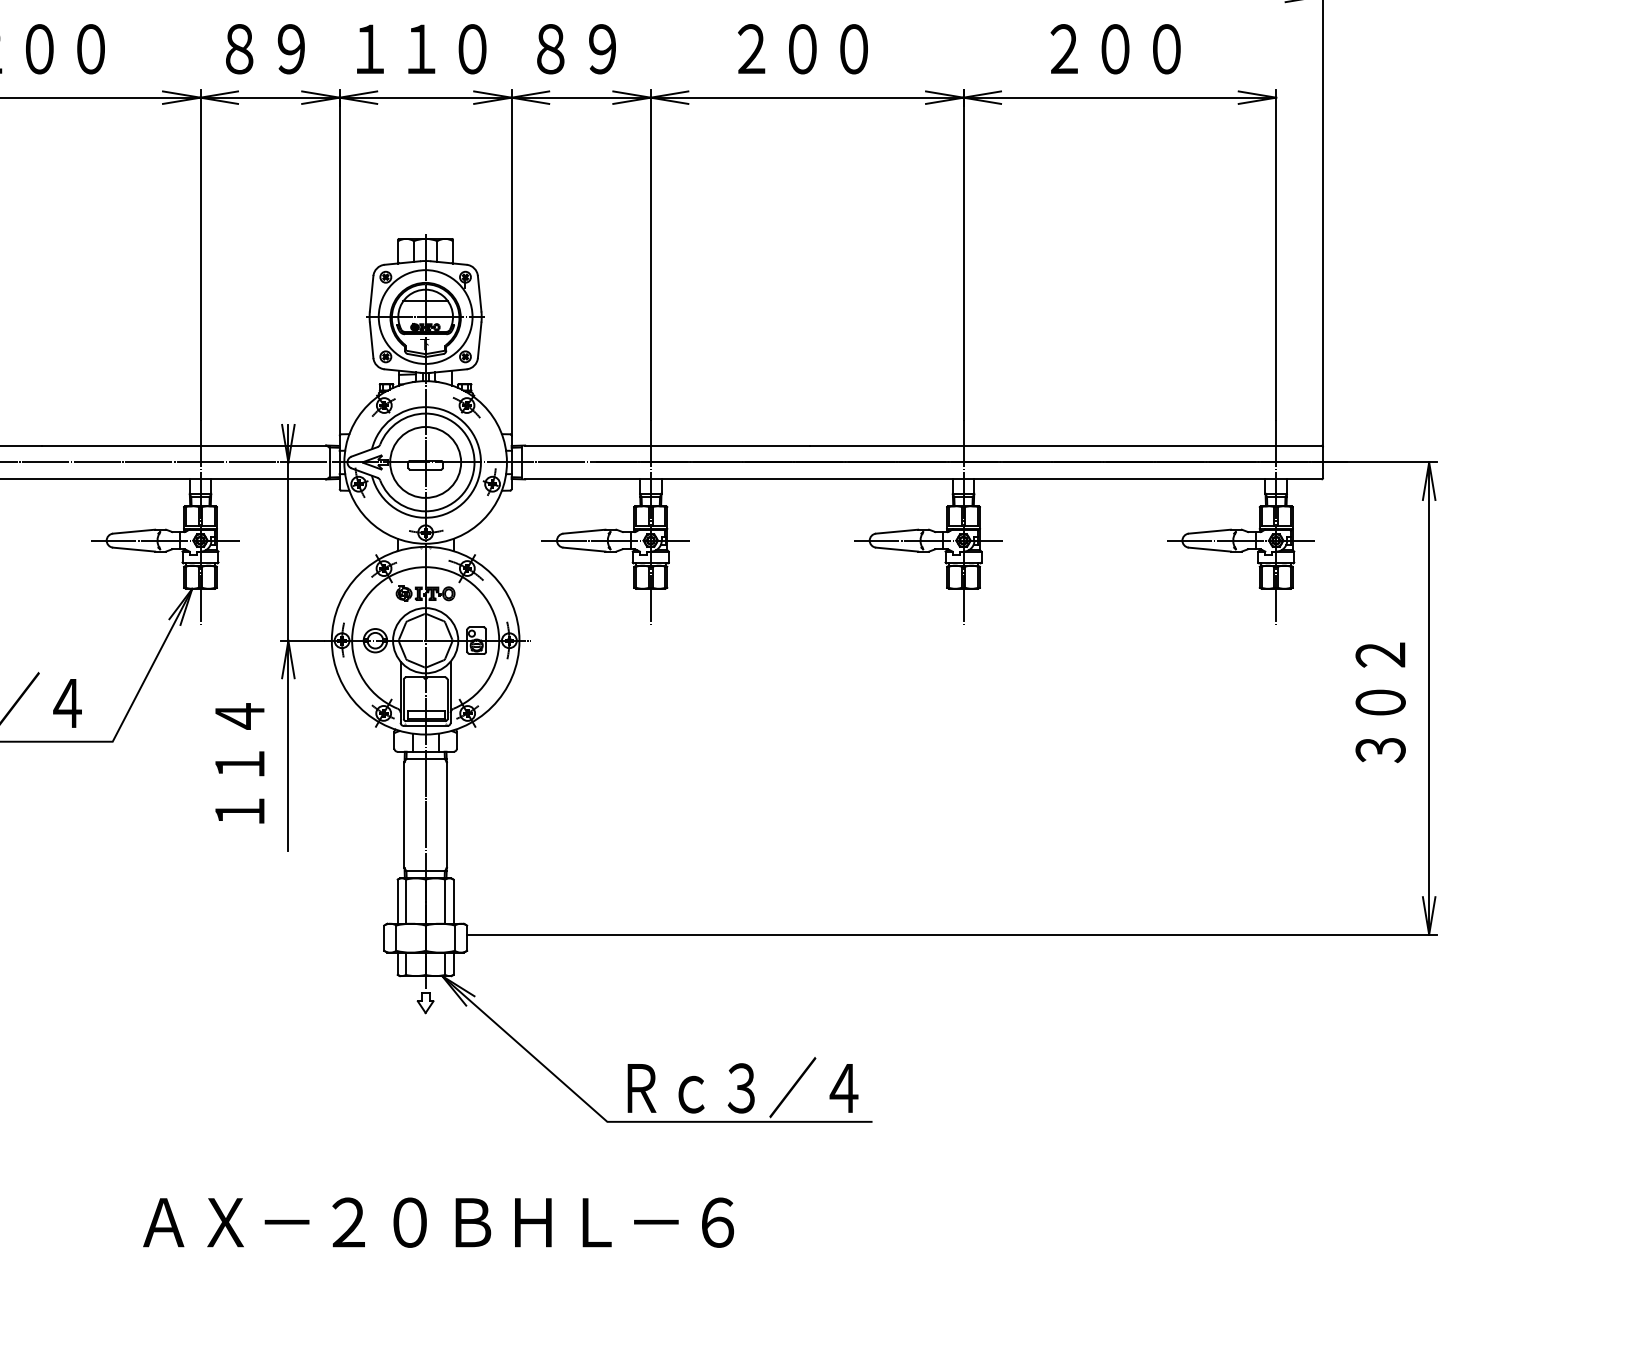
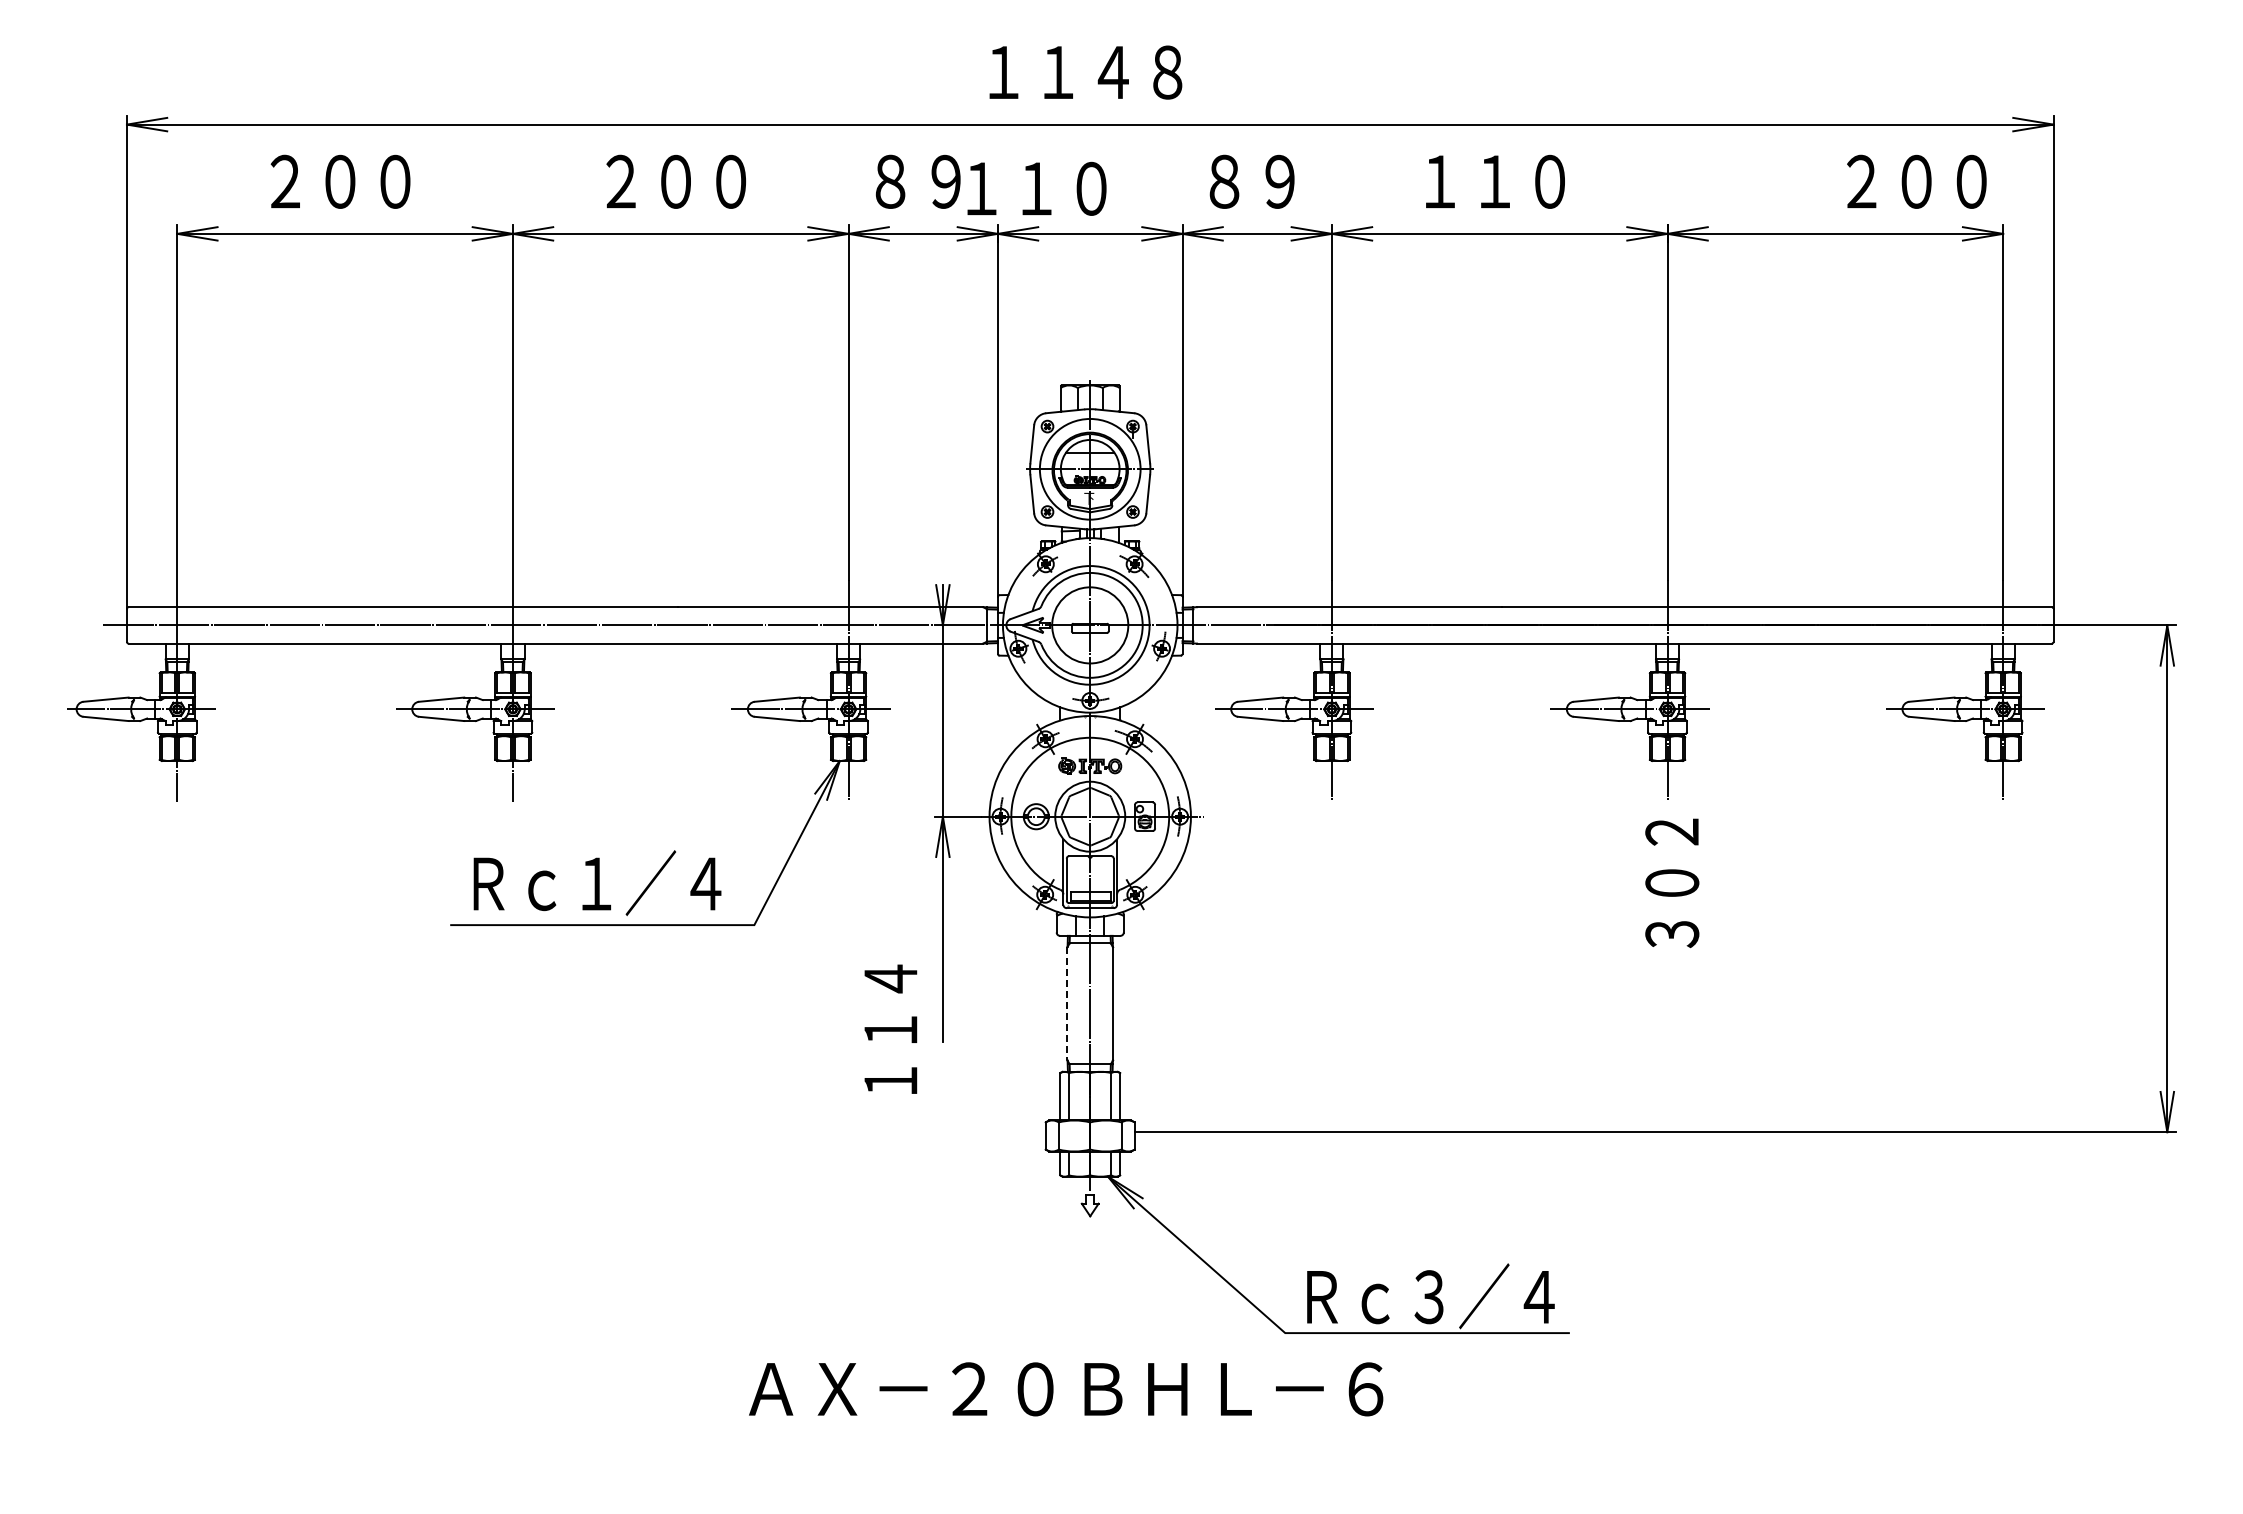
text: (421, 48) -> (1036, 188), moved
text: (777, 48) -> (1467, 181), ２００ -> １１０
text: (1115, 48) -> (1916, 181), moved
text: (1380, 702) -> (1672, 883), moved
text: (239, 762) -> (890, 1028), moved
line: (404, 814) -> (1067, 1003), solid -> dashed
text: (438, 1222) -> (1066, 1389), moved

